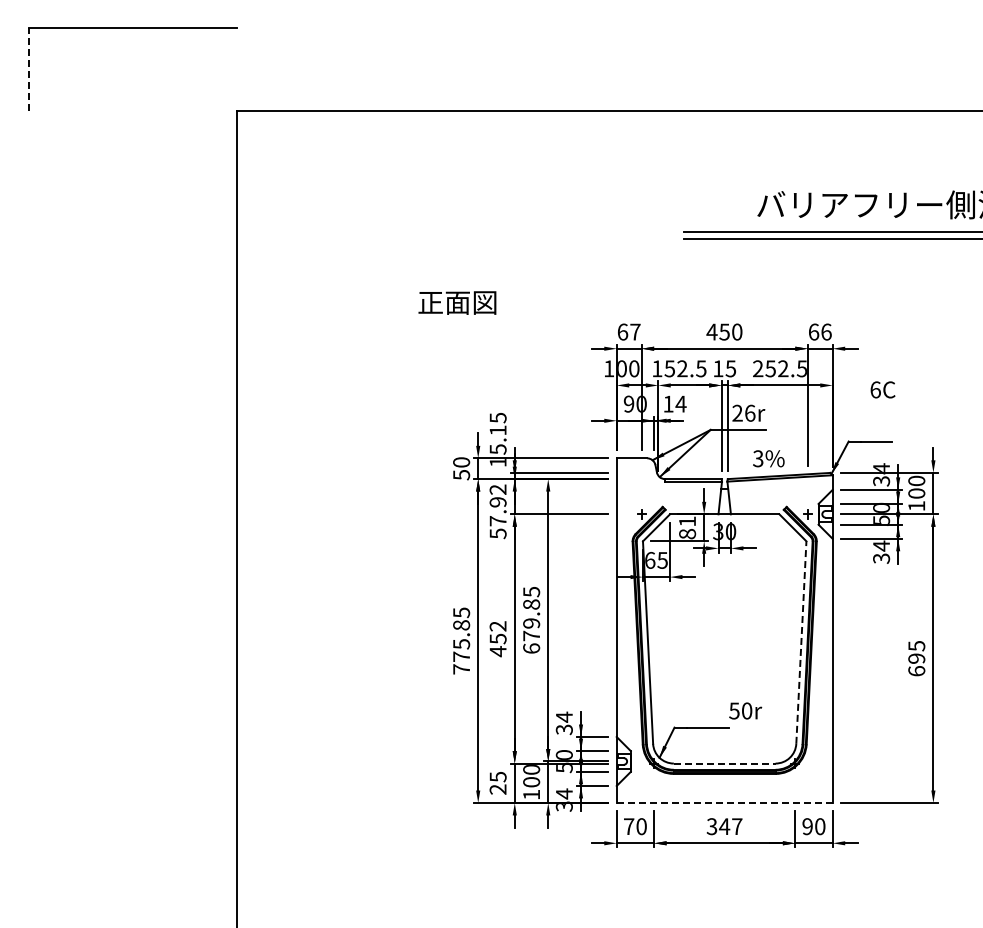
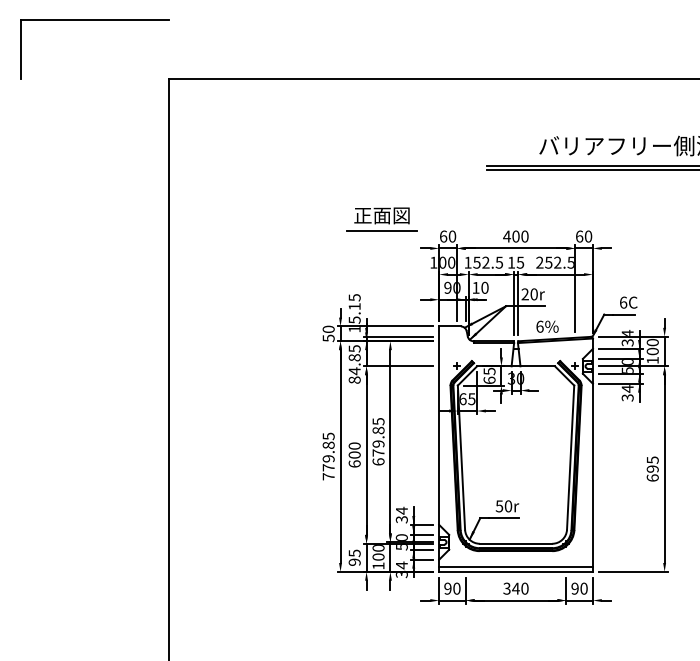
line: (29, 69) -> (21, 49), dashed -> solid
text: (457, 302) -> (382, 215), moved
line: (535, 324) -> (381, 231), added
text: (635, 331) -> (452, 236), 67 -> 60
text: (724, 331) -> (515, 236), 450 -> 400
text: (826, 331) -> (588, 236), 66 -> 60
text: (882, 389) -> (628, 302), moved
text: (680, 403) -> (484, 287), 14 -> 10
text: (750, 412) -> (534, 293), 26r -> 20r
text: (758, 458) -> (540, 326), 3% -> 6%
text: (497, 511) -> (354, 364), 57.92 -> 84.85
text: (687, 527) -> (489, 375), 81 -> 65
text: (497, 639) -> (354, 455), 452 -> 600
line: (801, 642) -> (570, 457), dashed -> solid
text: (461, 644) -> (328, 459), 775.85 -> 779.85
text: (745, 710) -> (507, 506), moved
line: (724, 763) -> (515, 543), dashed -> solid
text: (497, 789) -> (354, 562), 25 -> 95
line: (724, 796) -> (515, 567), added
line: (724, 803) -> (515, 572), dashed -> solid
text: (628, 826) -> (447, 588), 70 -> 90
text: (737, 826) -> (525, 588), 347 -> 340

